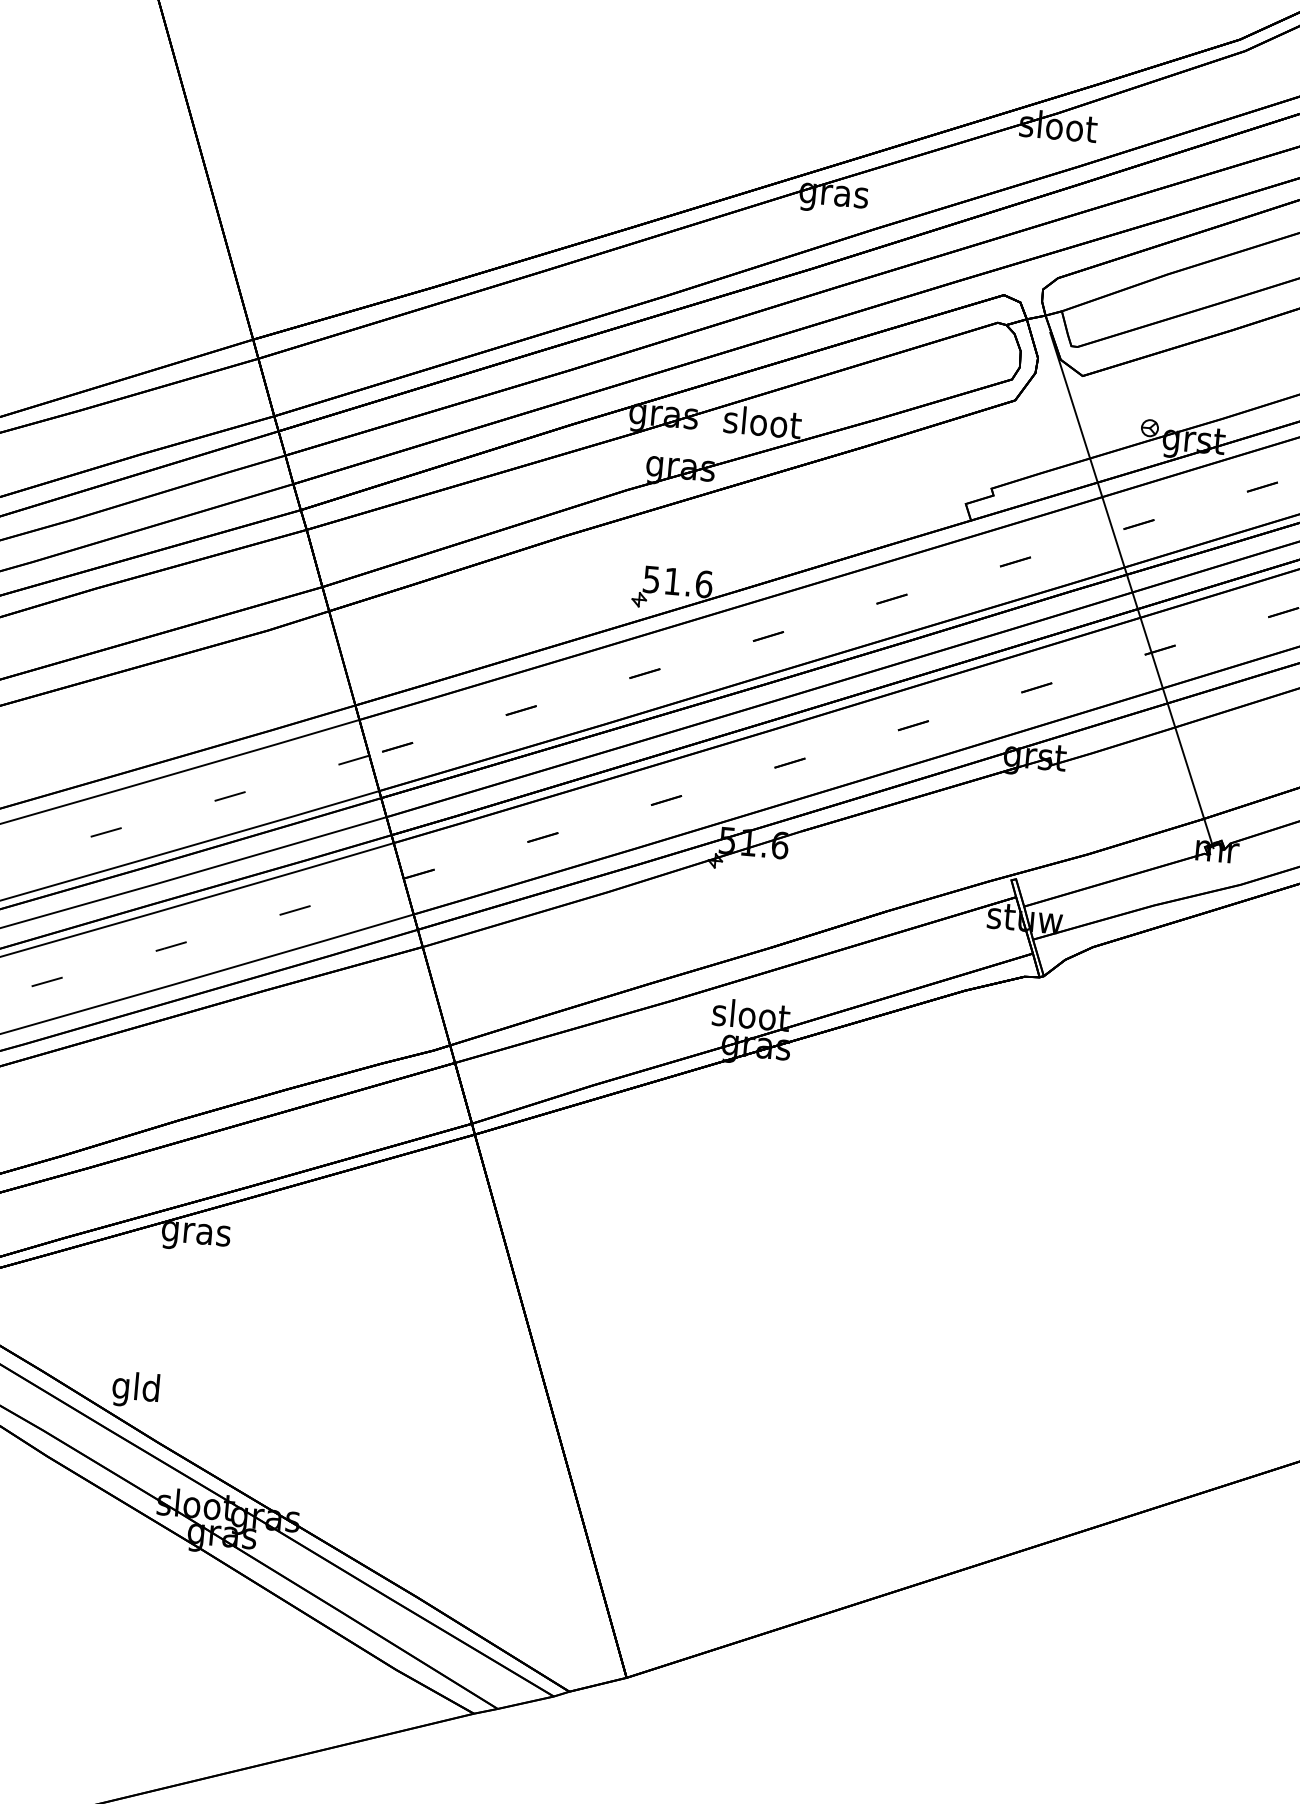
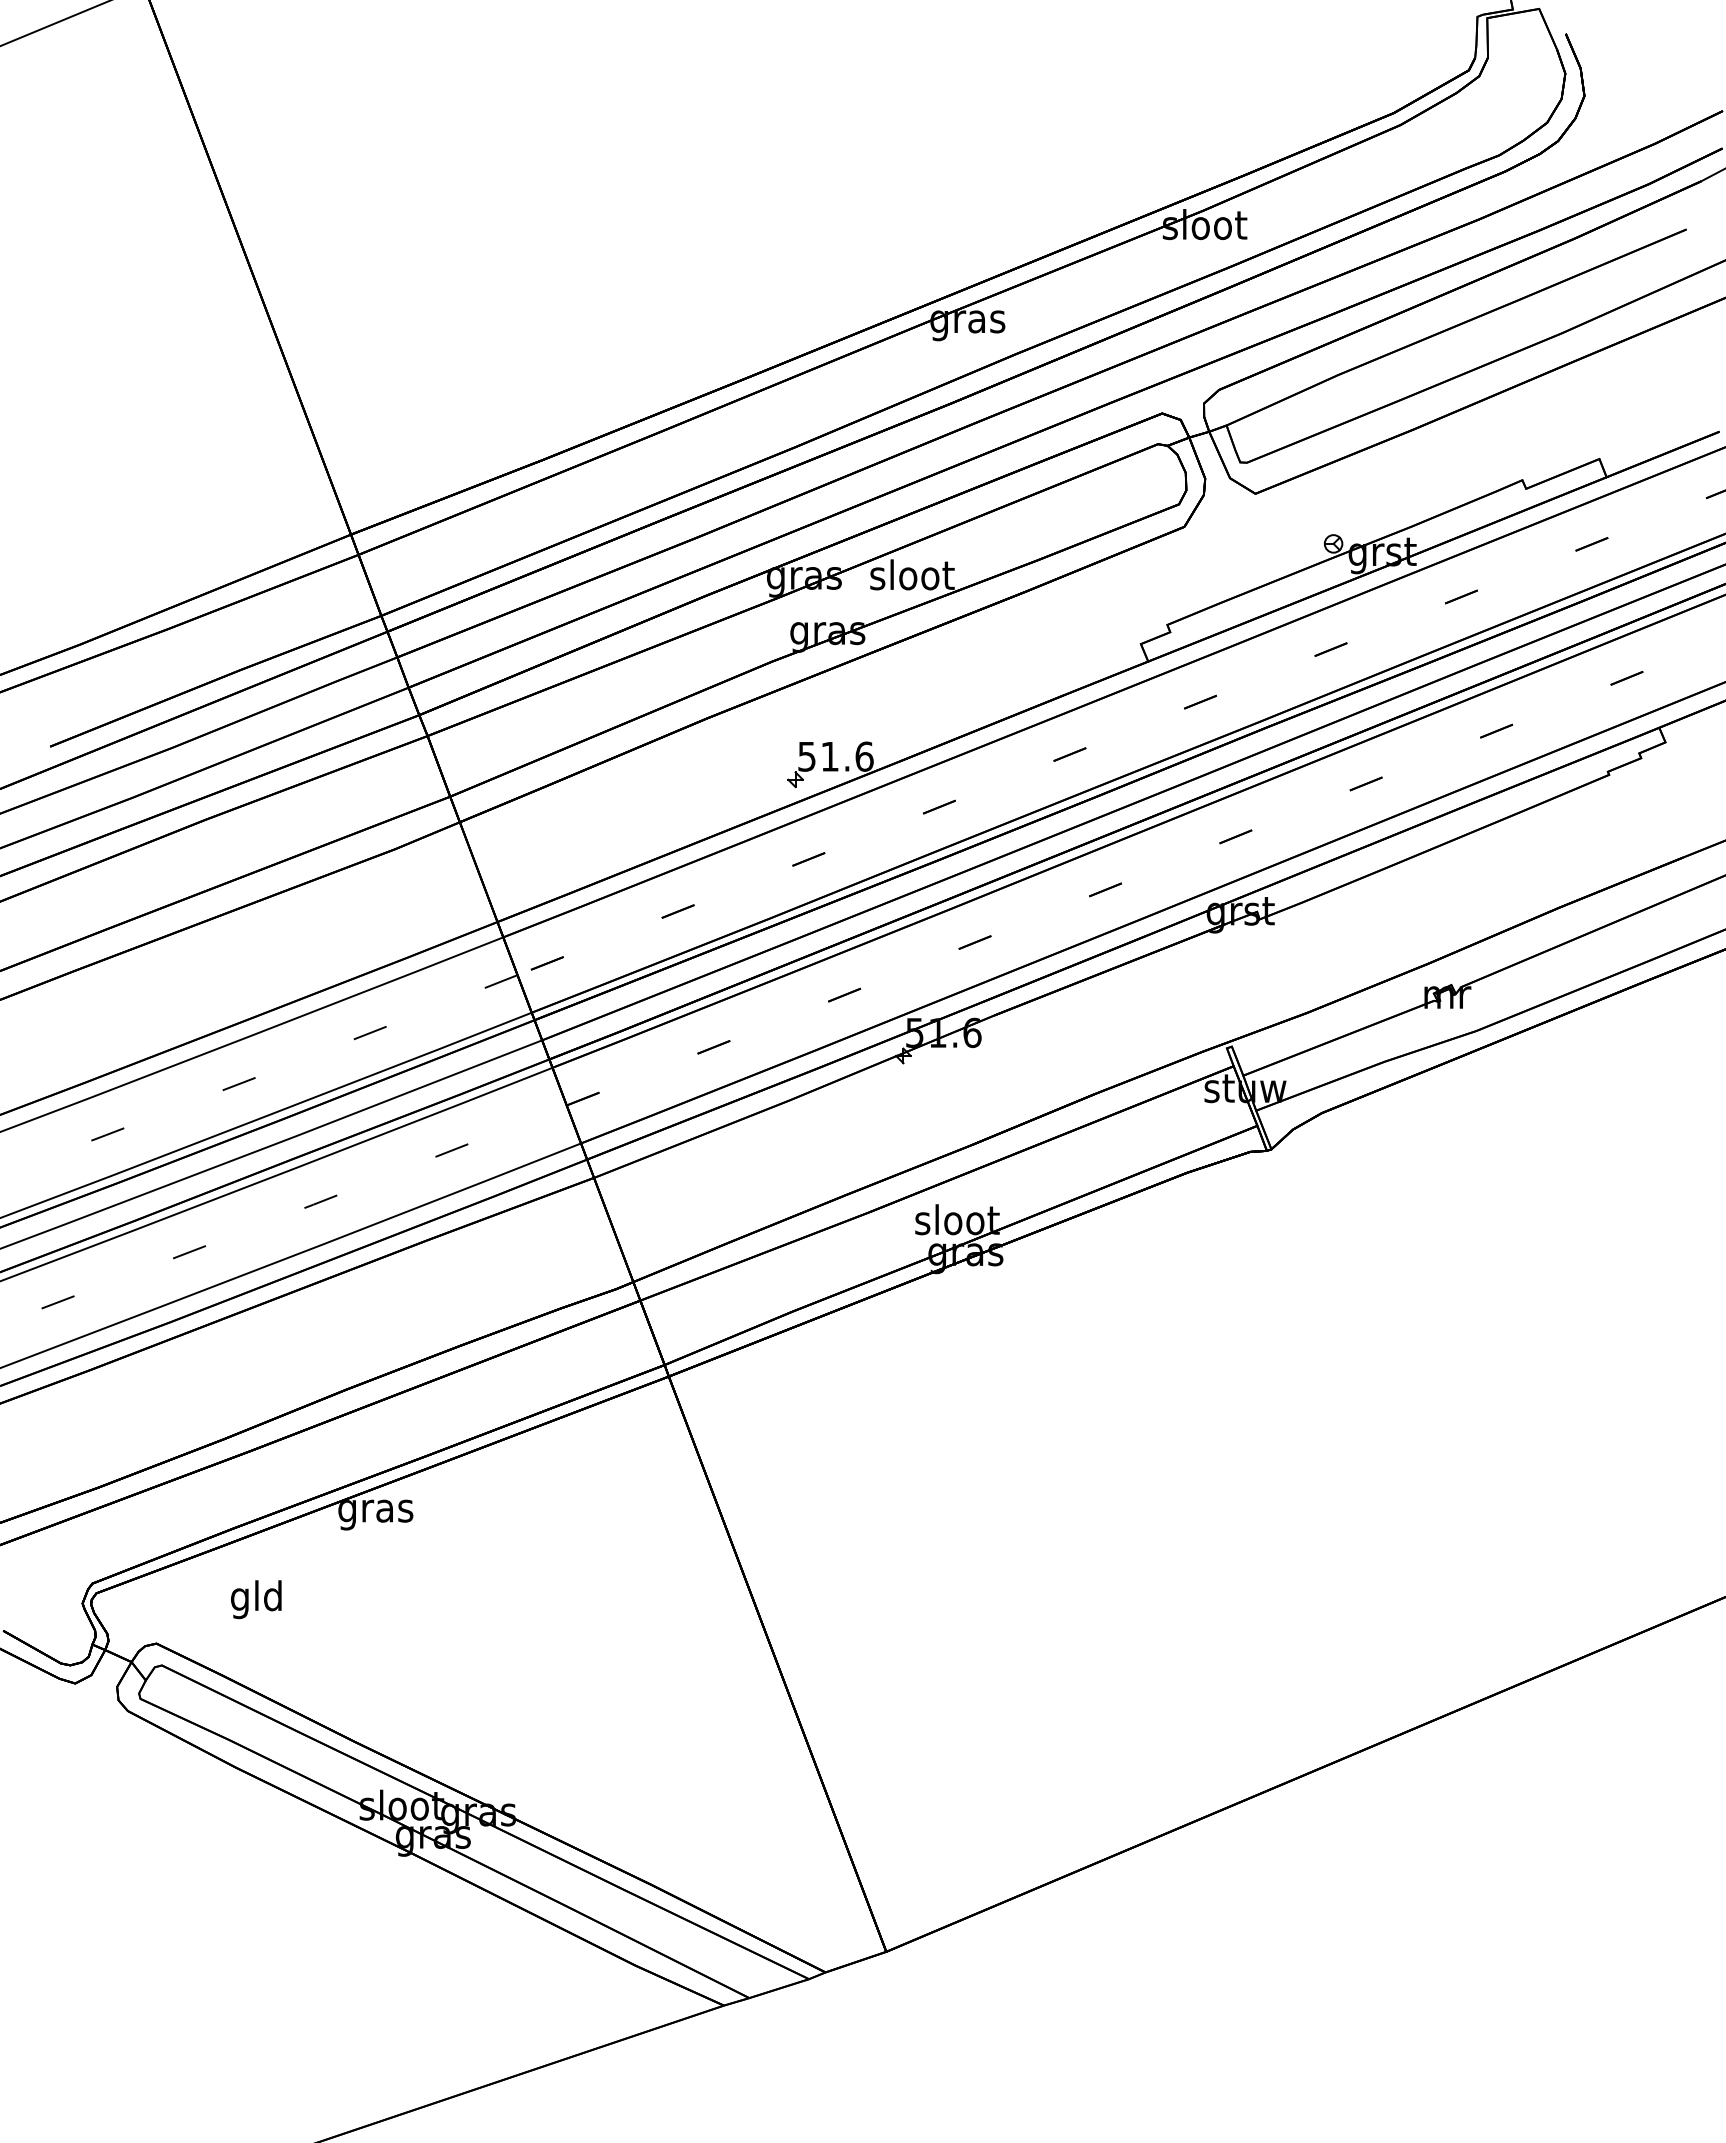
line: (1131, 590) -> (1329, 721), removed
text: (135, 1389) -> (256, 1599), moved

